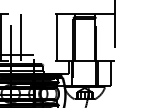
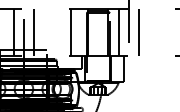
line: (105, 36) -> (119, 31), added
line: (124, 37) -> (138, 32), added

